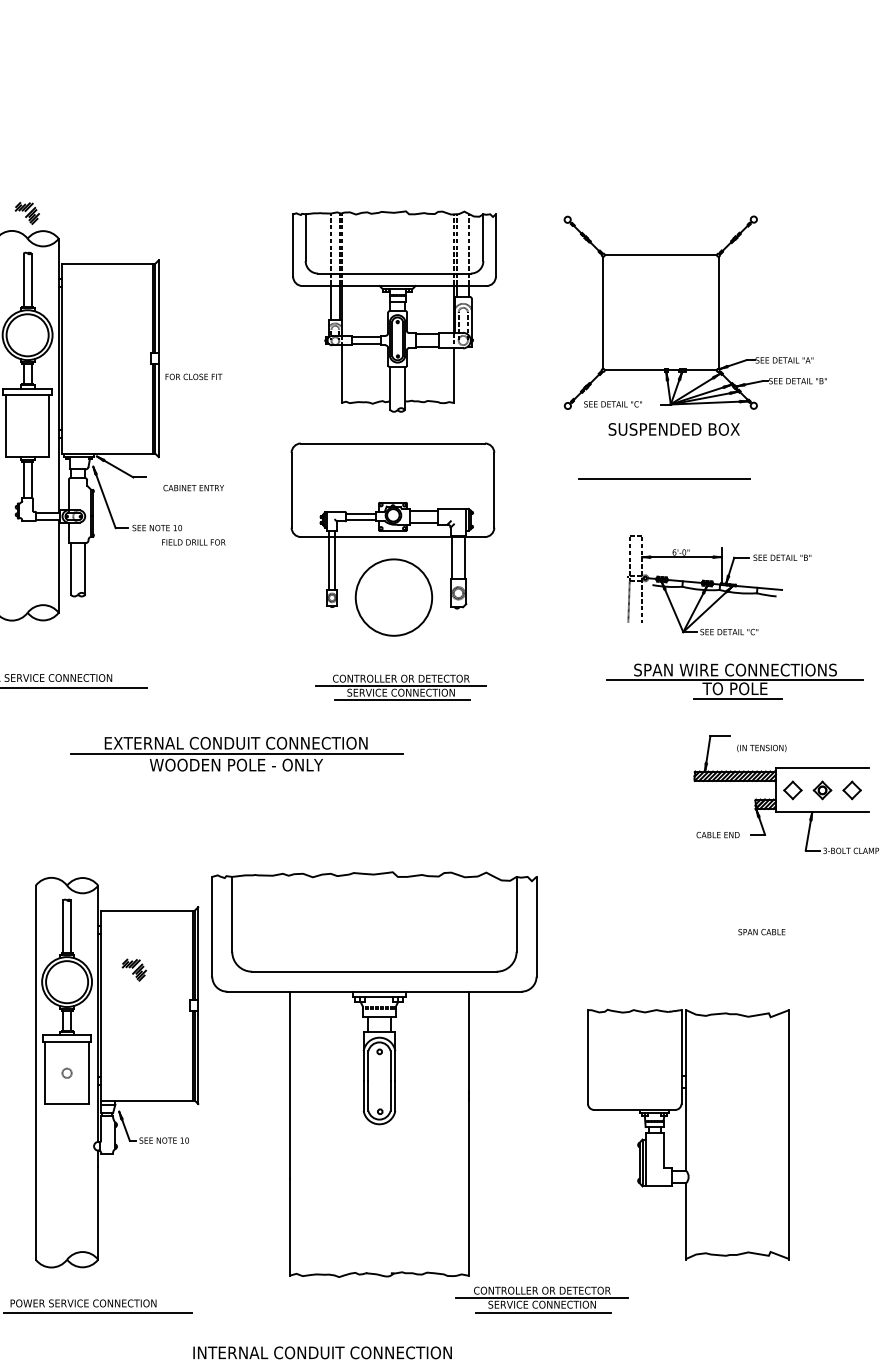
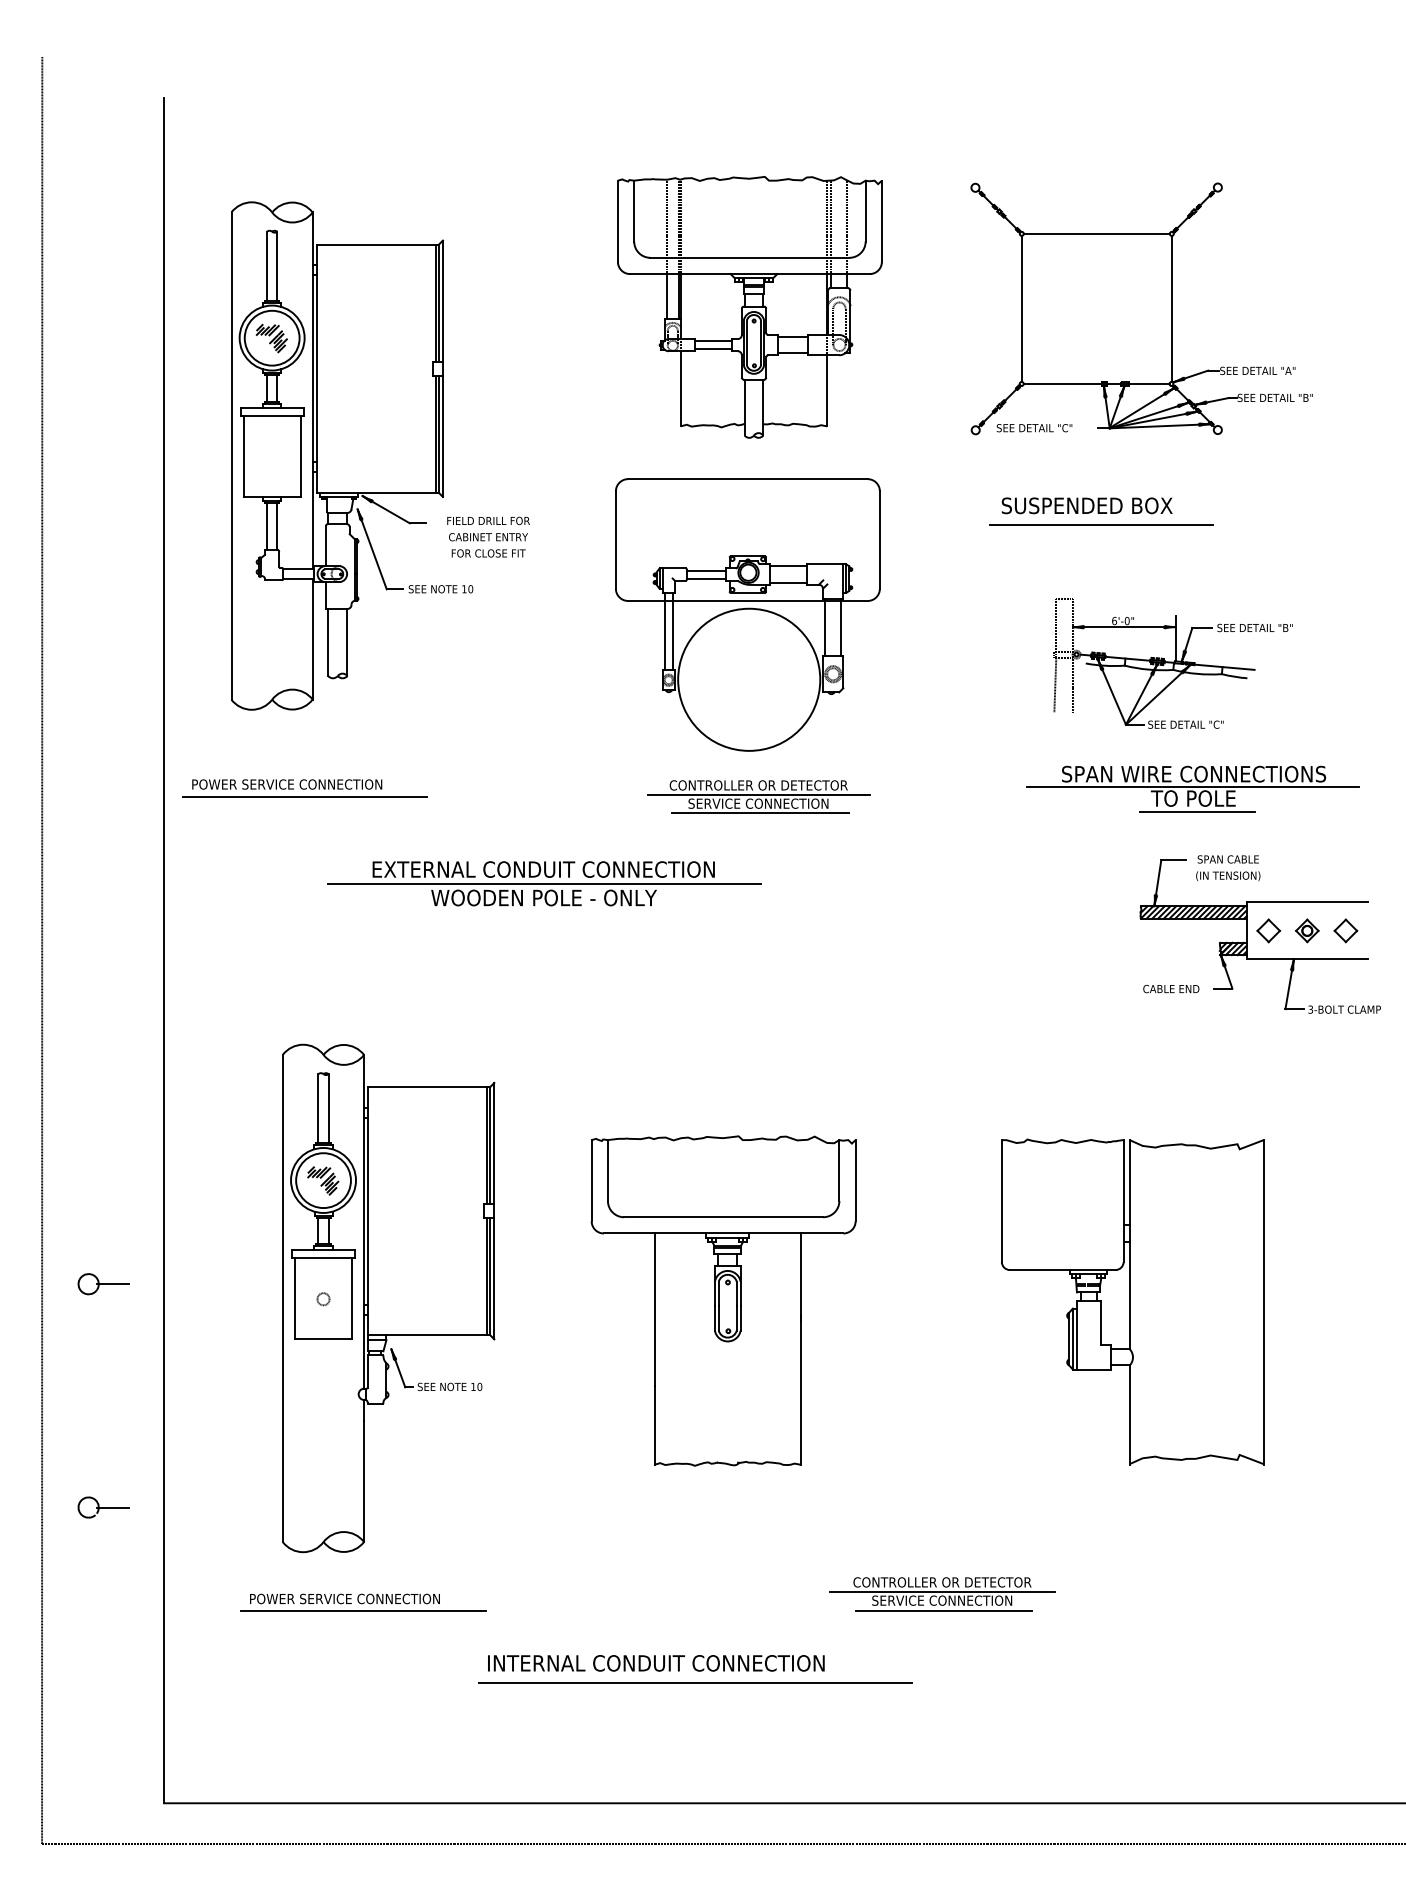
part: (27, 213) -> (271, 338), moved
text: (193, 376) -> (488, 553), moved
text: (673, 429) -> (1086, 505), moved
text: (193, 542) -> (488, 520), moved
circle: (394, 597) -> (749, 679), size x1.43
text: (761, 932) -> (1227, 859), moved
part: (134, 969) -> (323, 1180), moved
part: (374, 1074) -> (723, 1300), size x0.62
part: (688, 1134) -> (1132, 1301), moved

